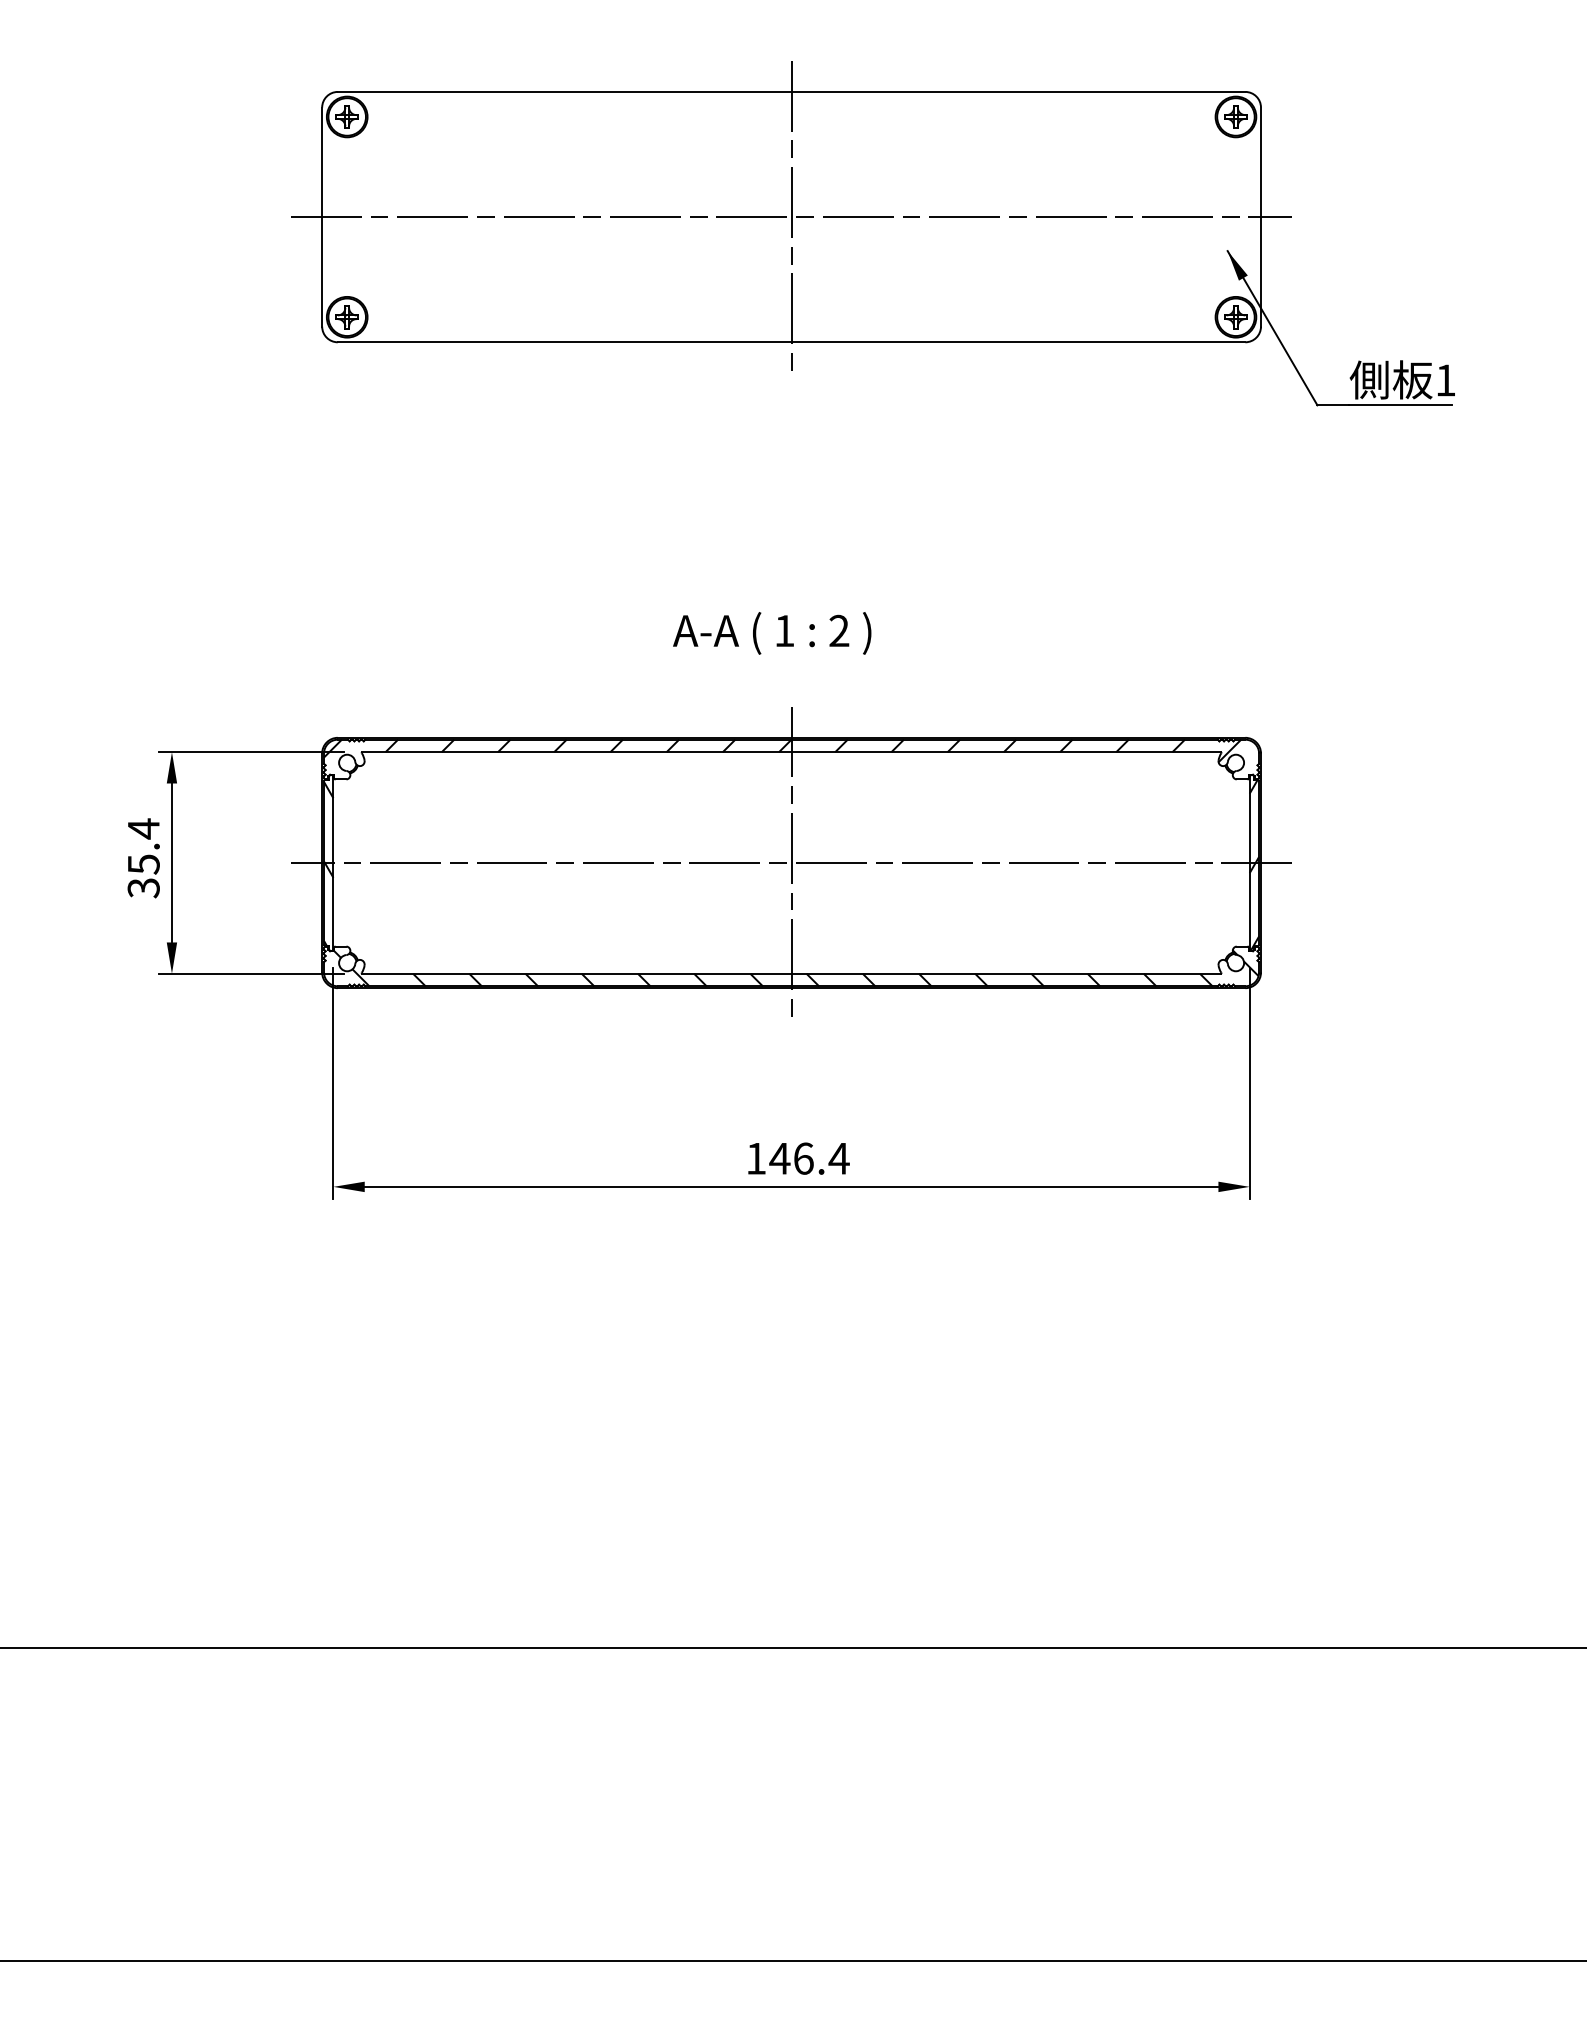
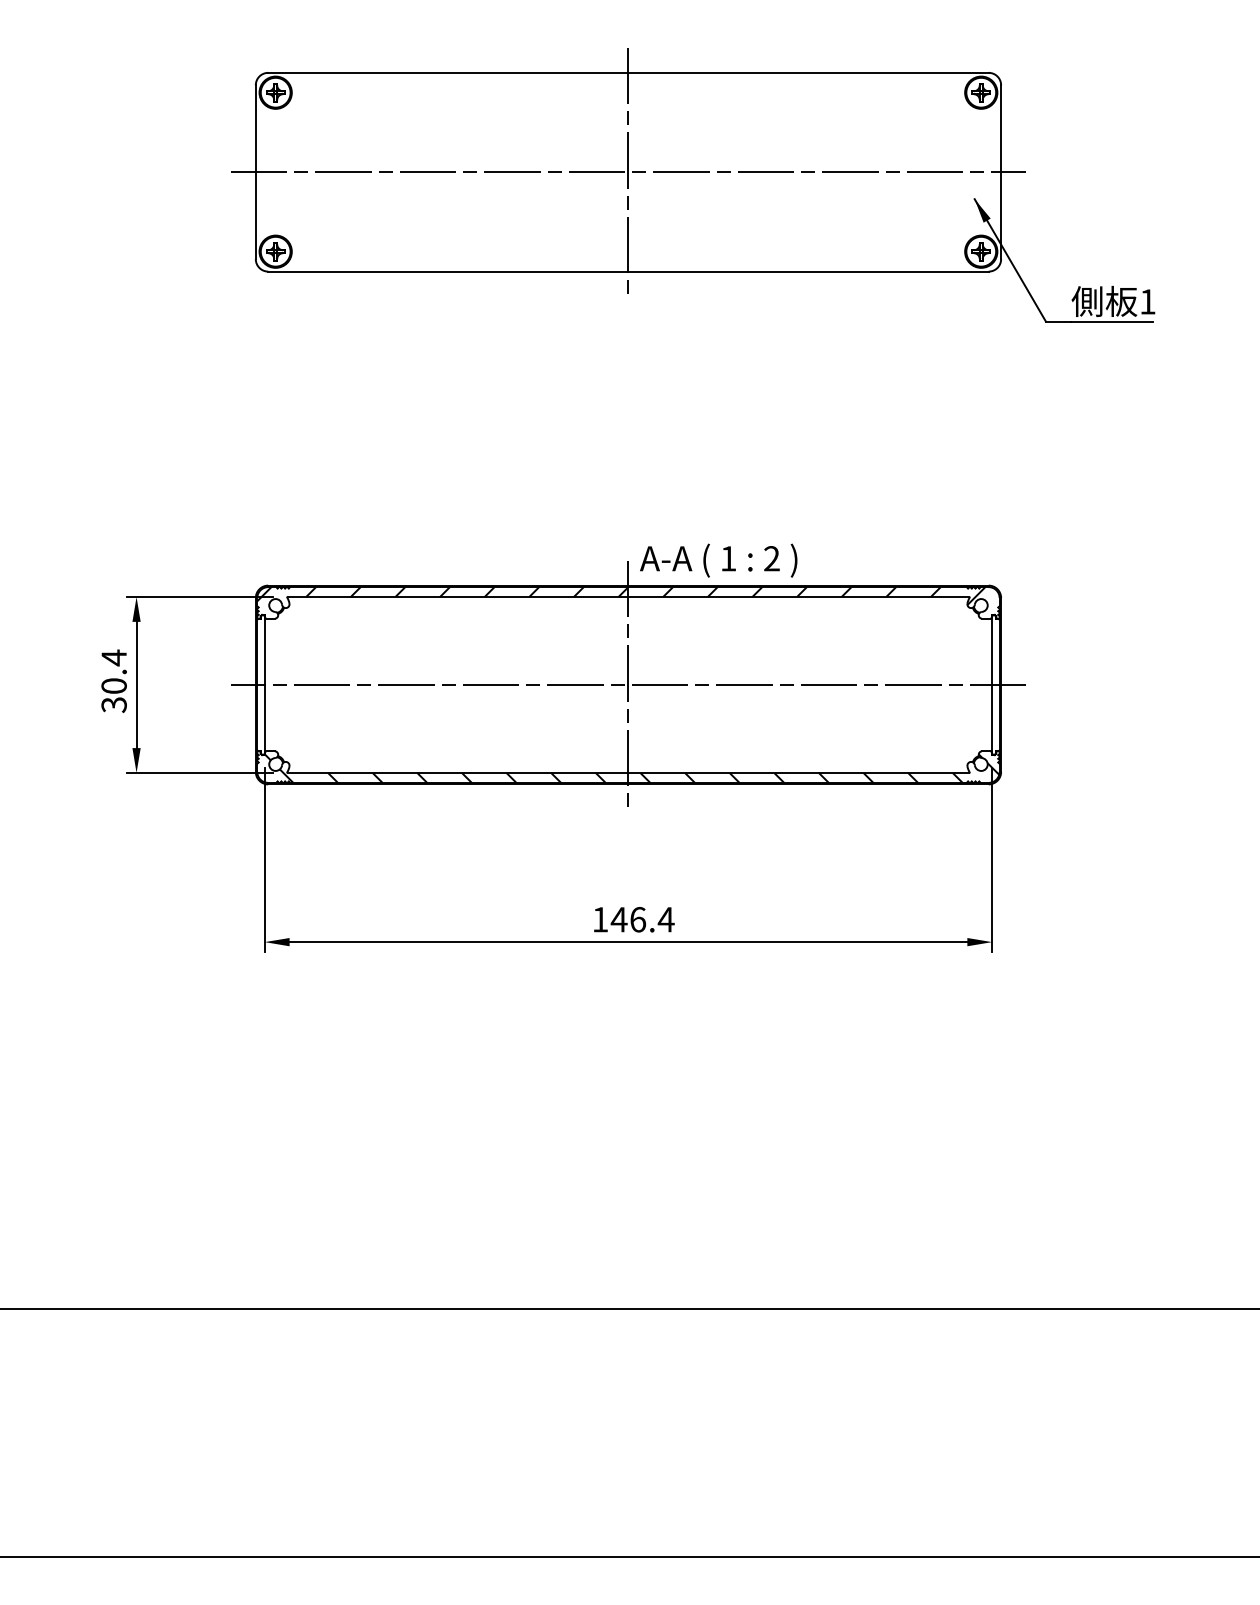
text: (772, 633) -> (718, 560), moved
text: (143, 864) -> (113, 686), 35.4 -> 30.4
hatch: (1254, 864) -> (995, 686), removed
hatch: (328, 865) -> (260, 686), removed

